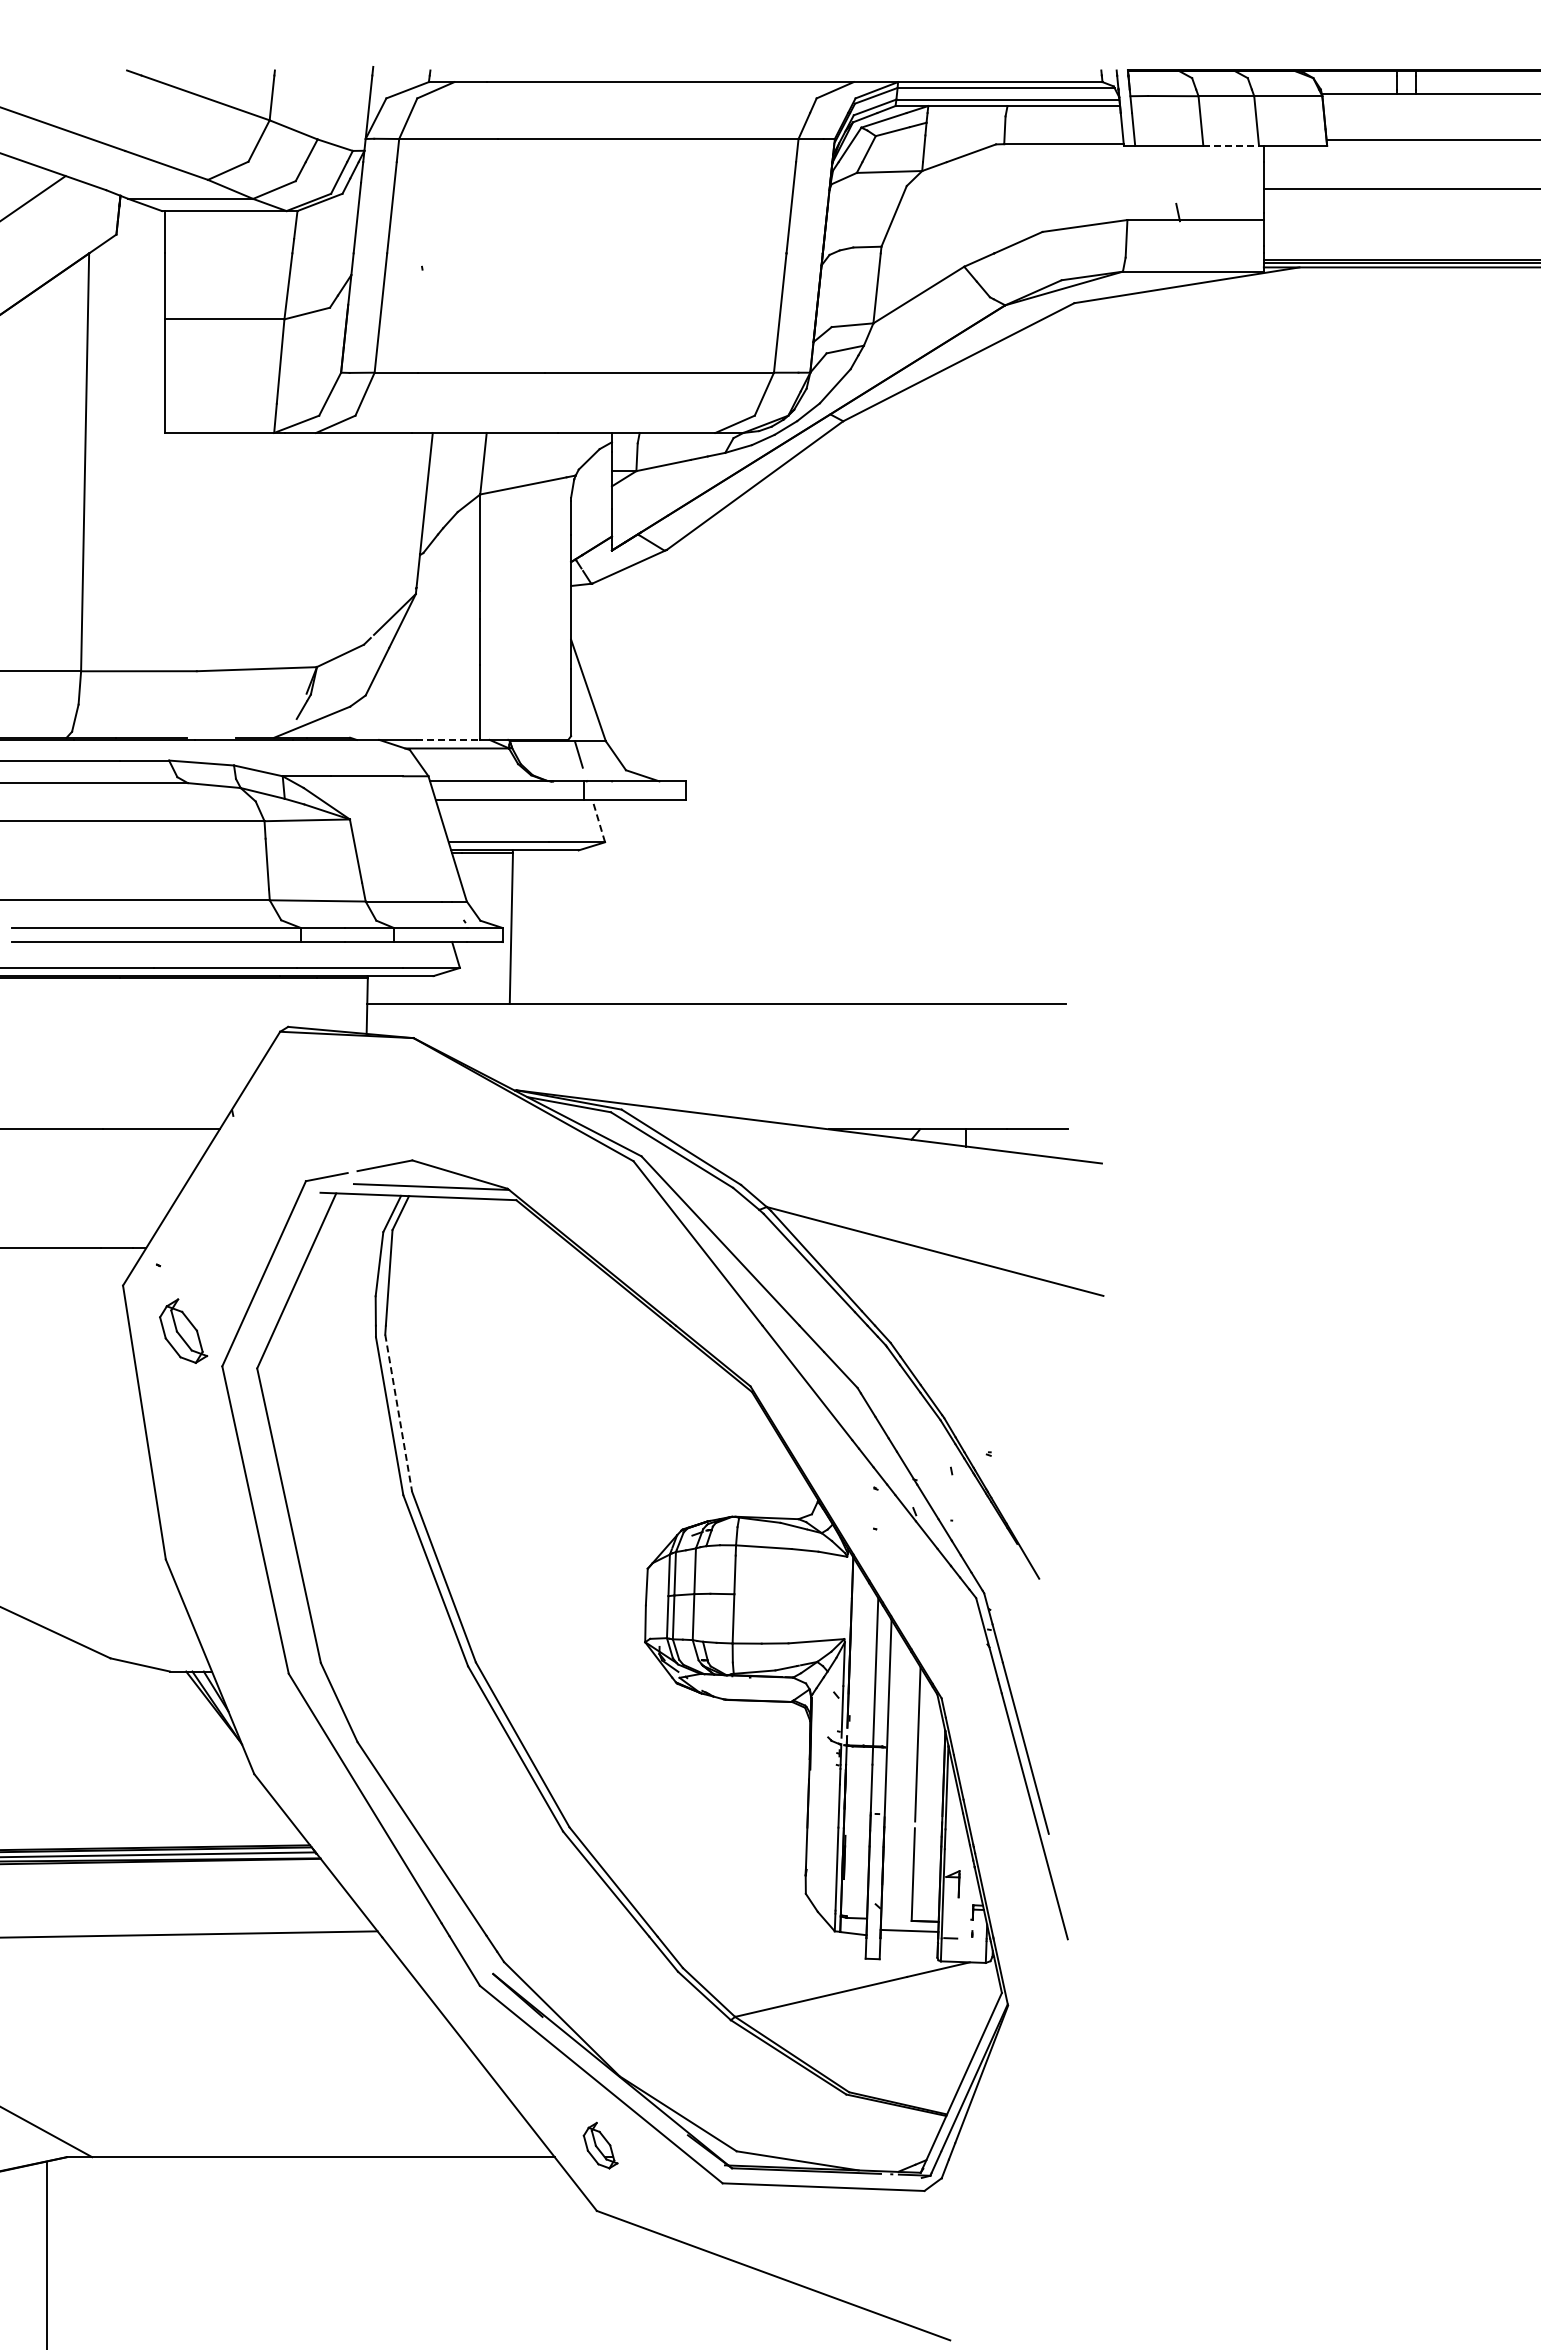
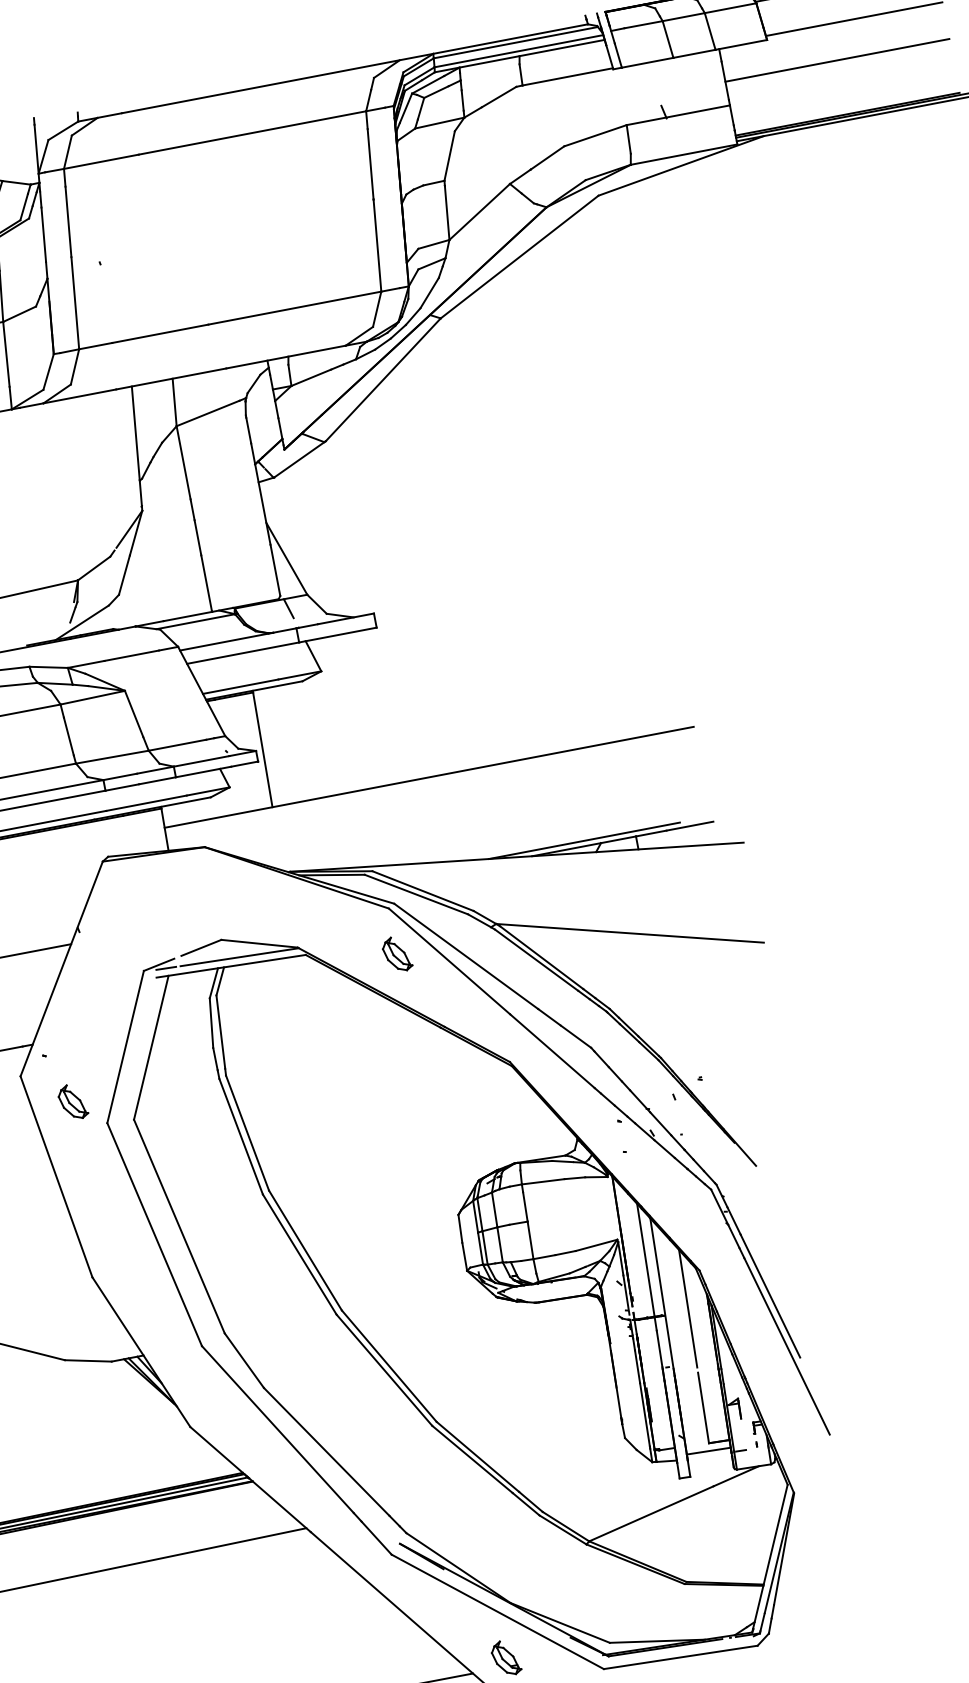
line: (1231, 145) -> (694, 53), dashed -> solid
line: (448, 739) -> (187, 616), dashed -> solid
line: (598, 820) -> (313, 655), dashed -> solid
line: (899, 1122) -> (584, 840), added
line: (334, 1182) -> (165, 967), added
part: (632, 1221) -> (396, 954), added
part: (183, 1330) -> (72, 1101), size x0.71
line: (398, 1413) -> (247, 1133), dashed -> solid

